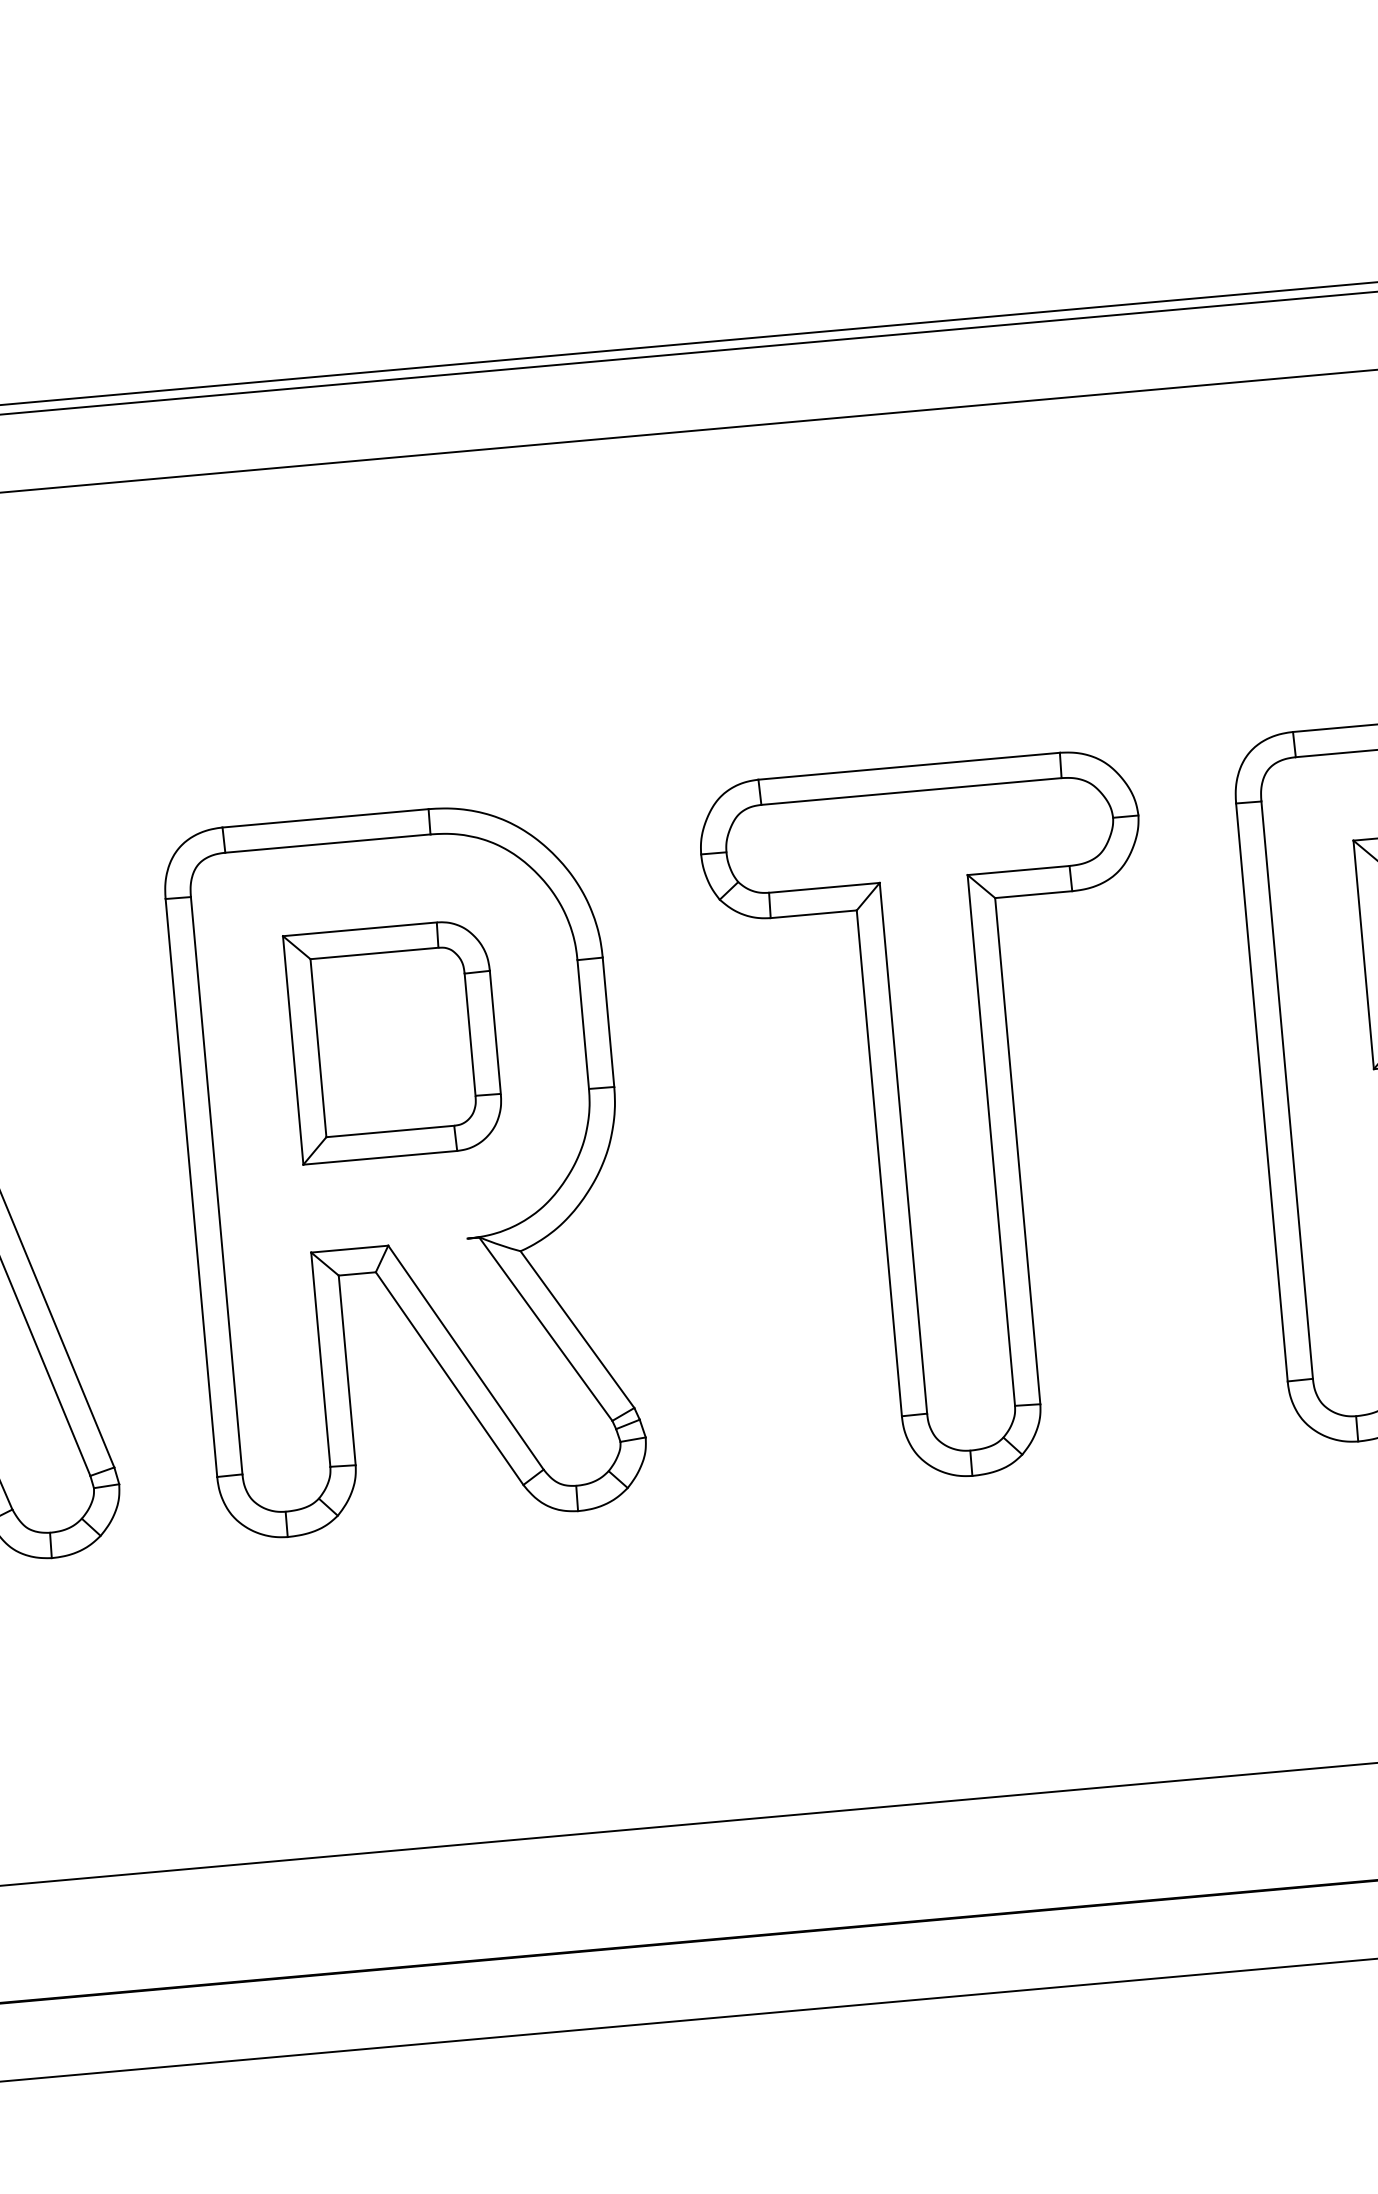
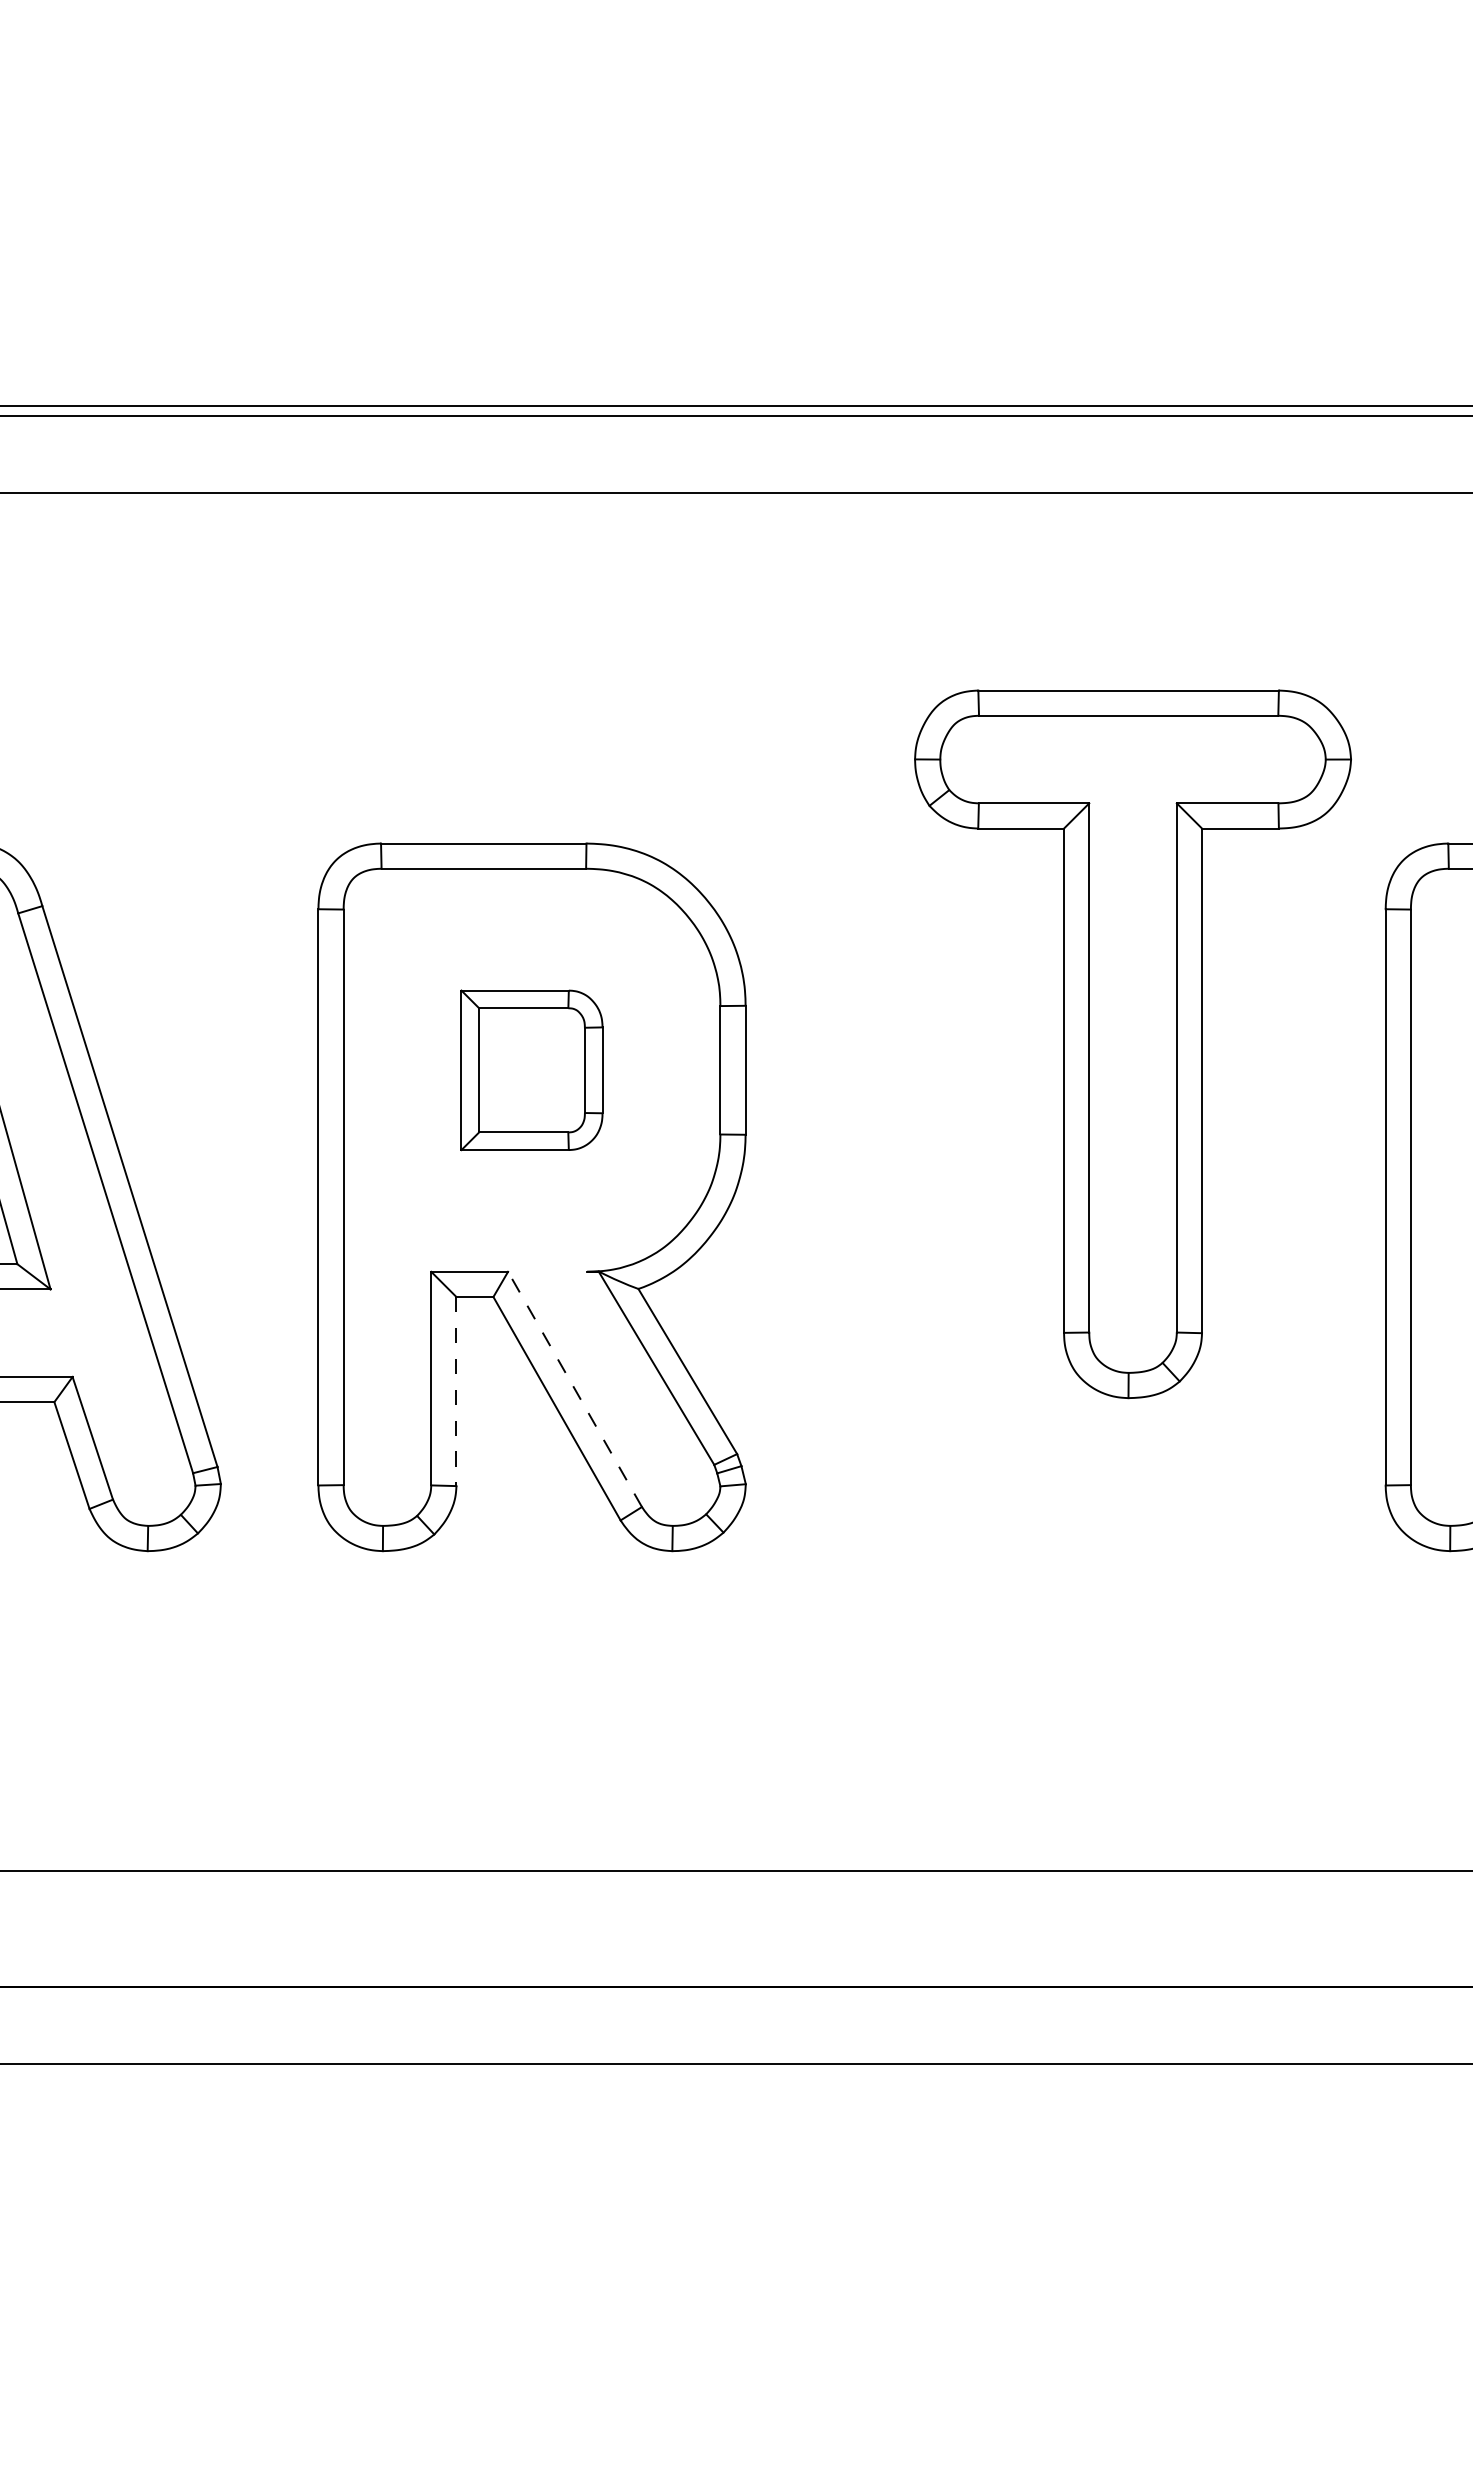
part: (393, 1041) -> (531, 1070), size x0.7
part: (944, 1120) -> (1132, 1044), moved
line: (465, 1357) -> (574, 1389), solid -> dashed
line: (347, 1370) -> (456, 1391), solid -> dashed

